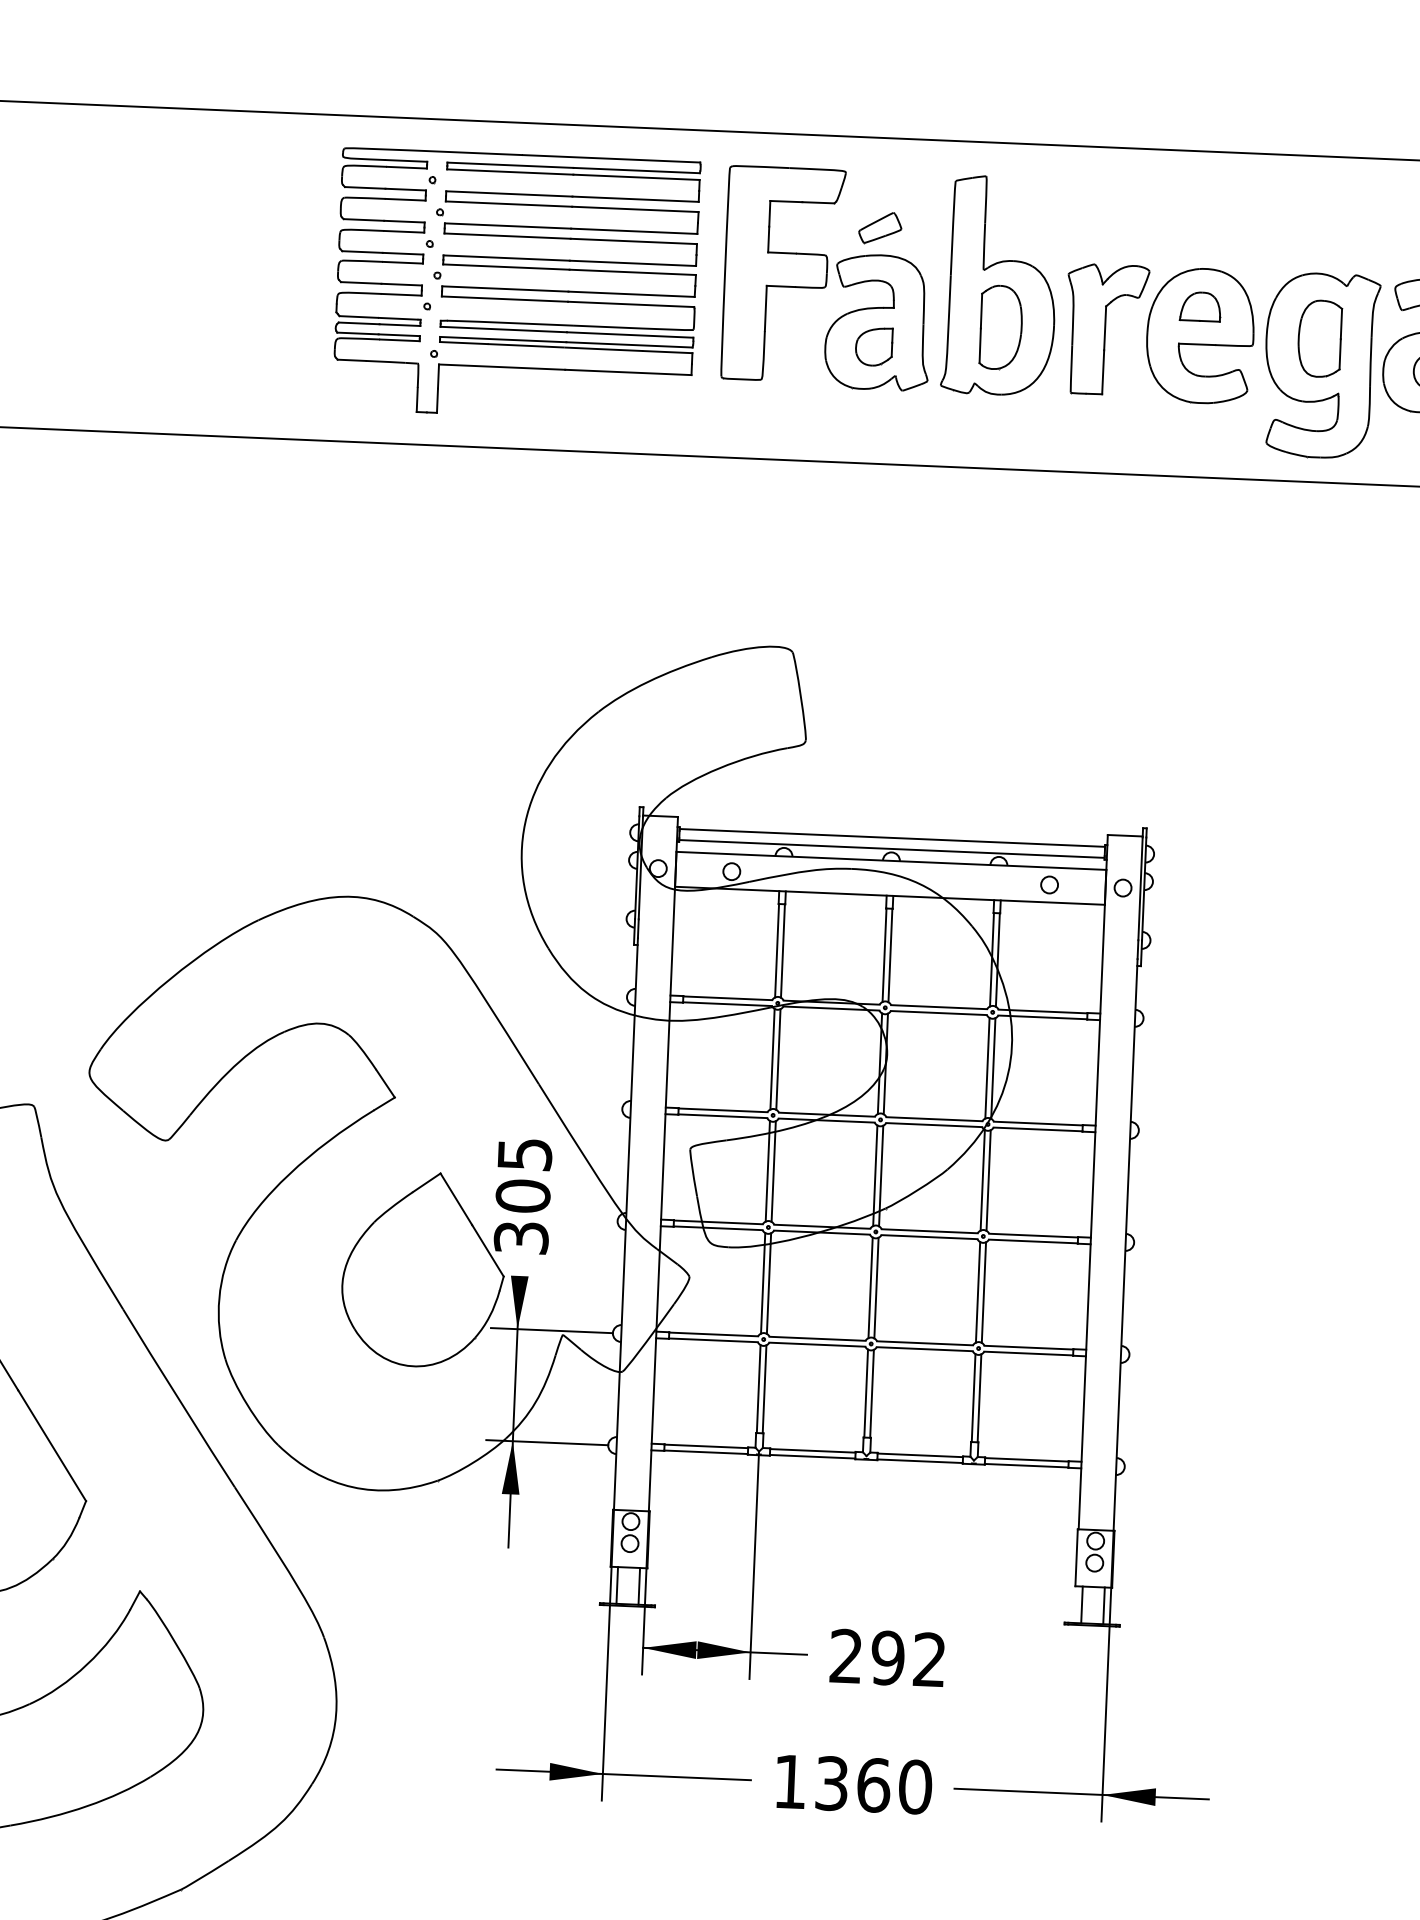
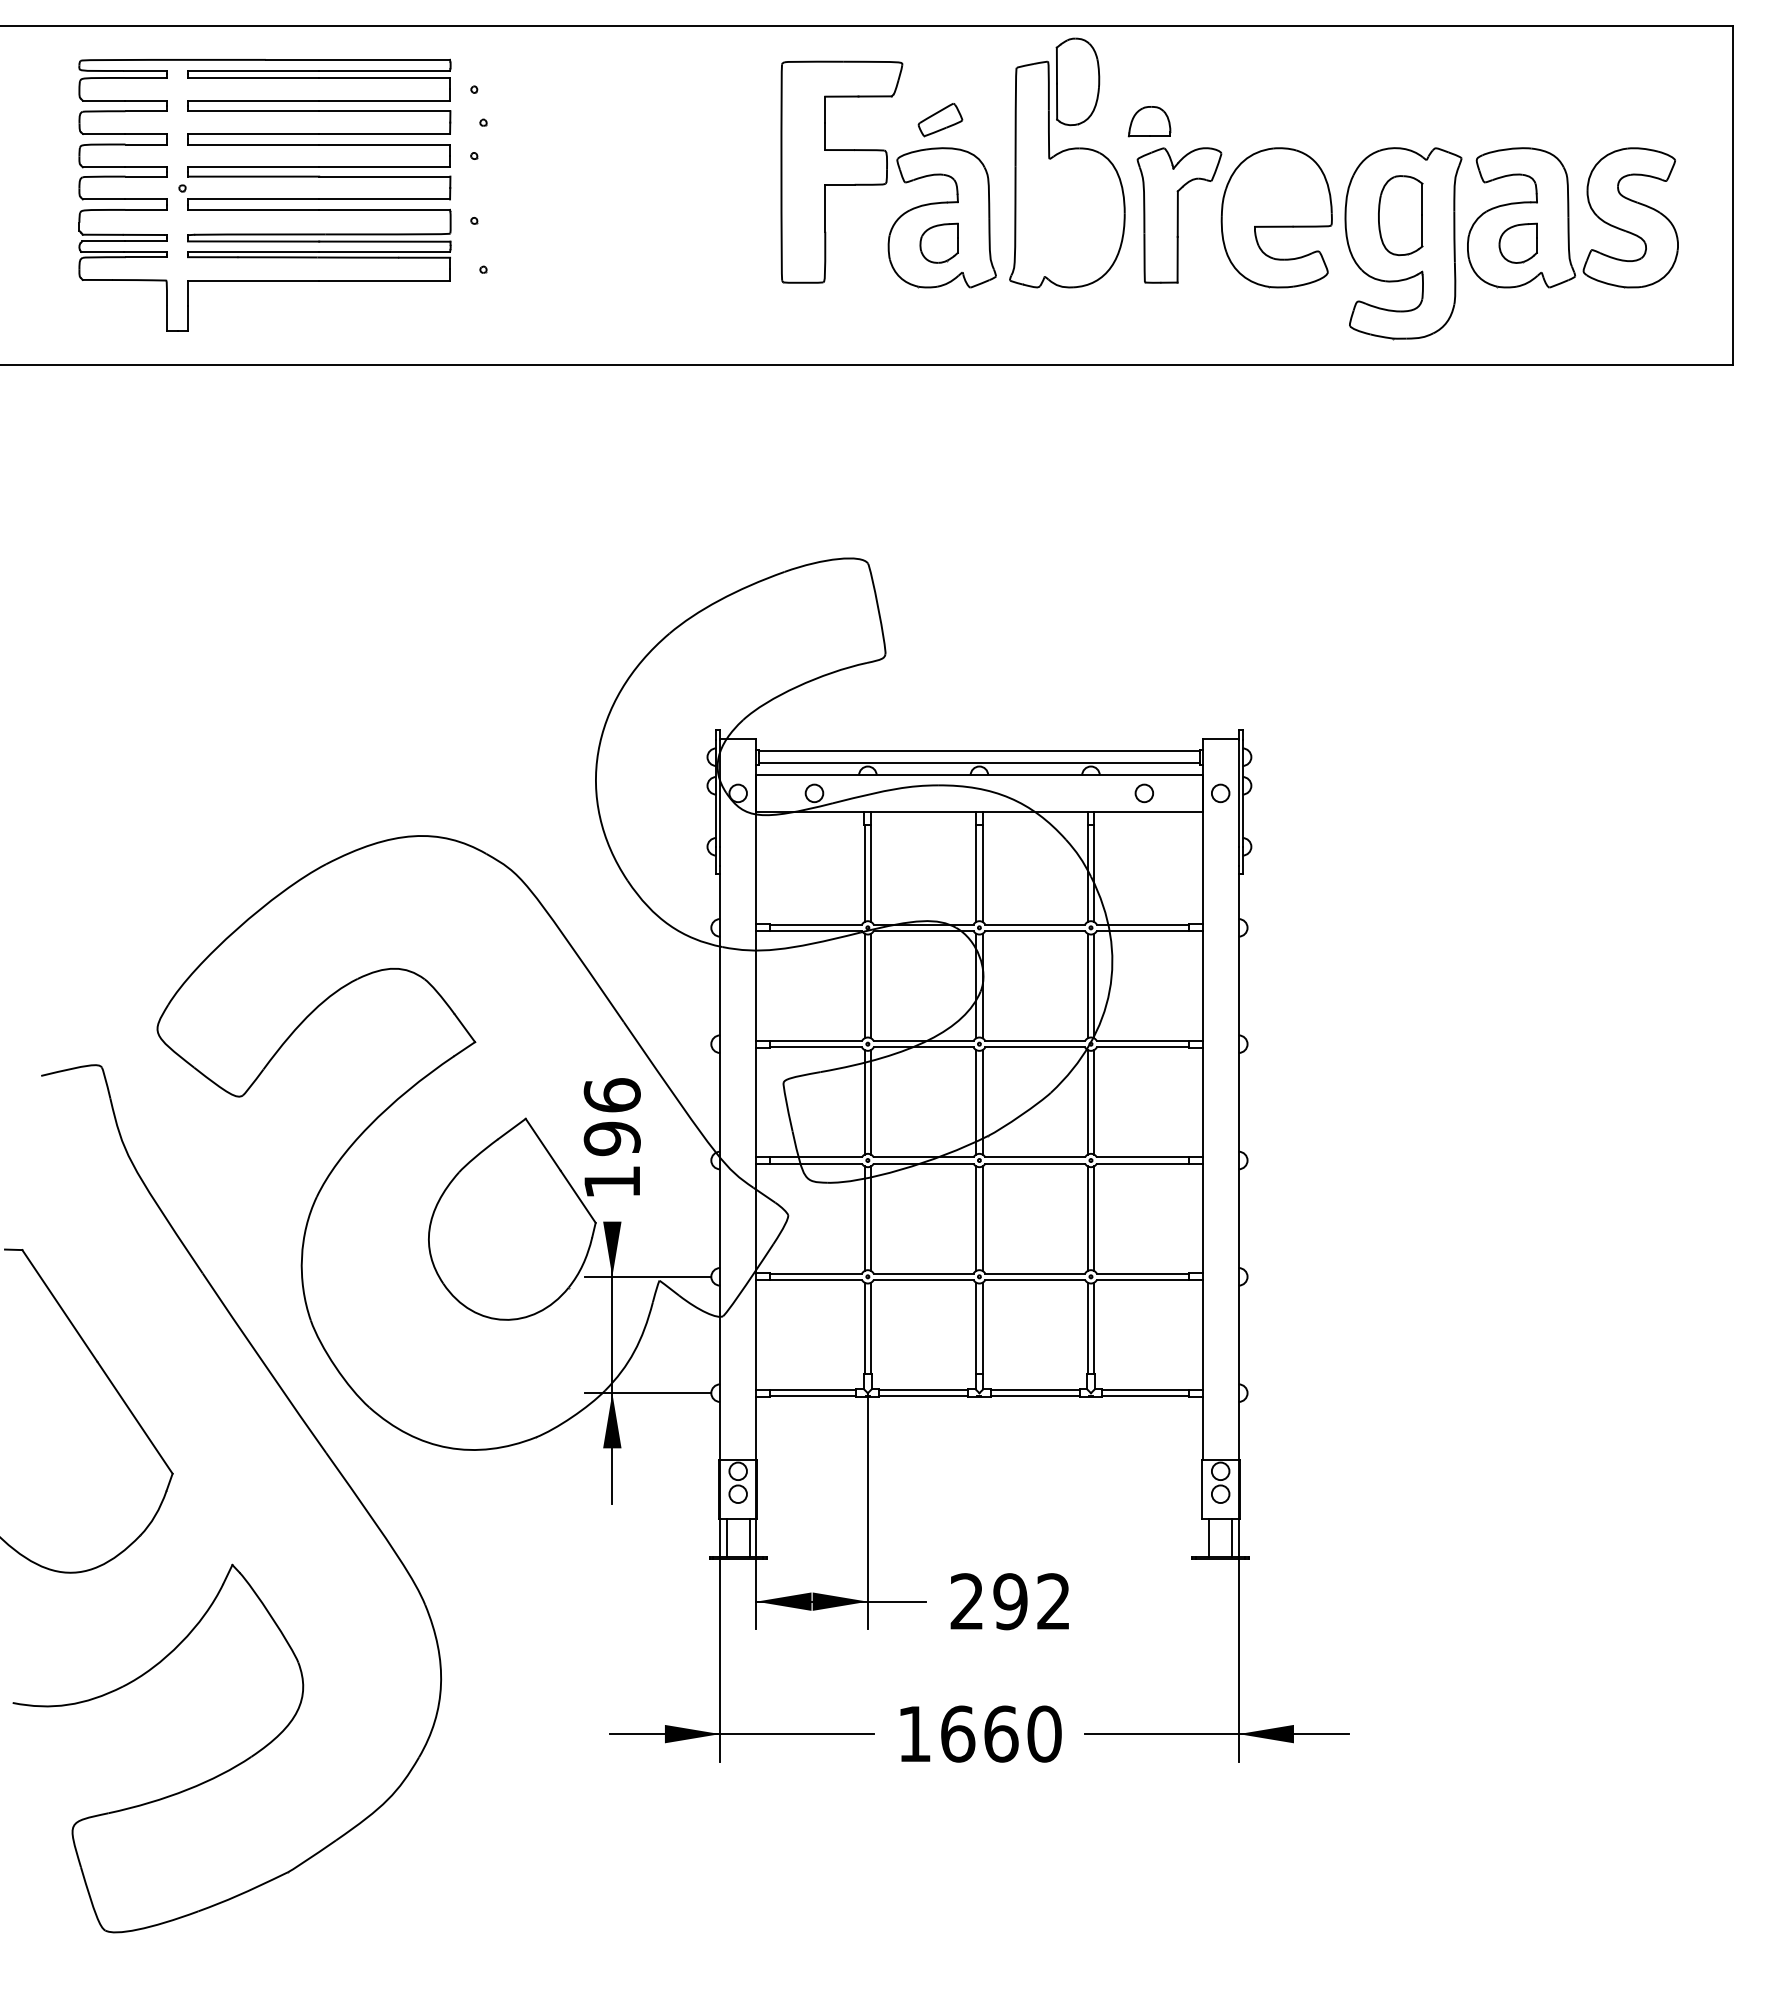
part: (516, 284) -> (264, 194), moved
part: (1200, 306) -> (1149, 121), moved
part: (1000, 327) -> (1077, 81), moved
text: (522, 1195) -> (611, 1138), 305 -> 196
text: (832, 1783) -> (958, 1733), 1360 -> 1660

